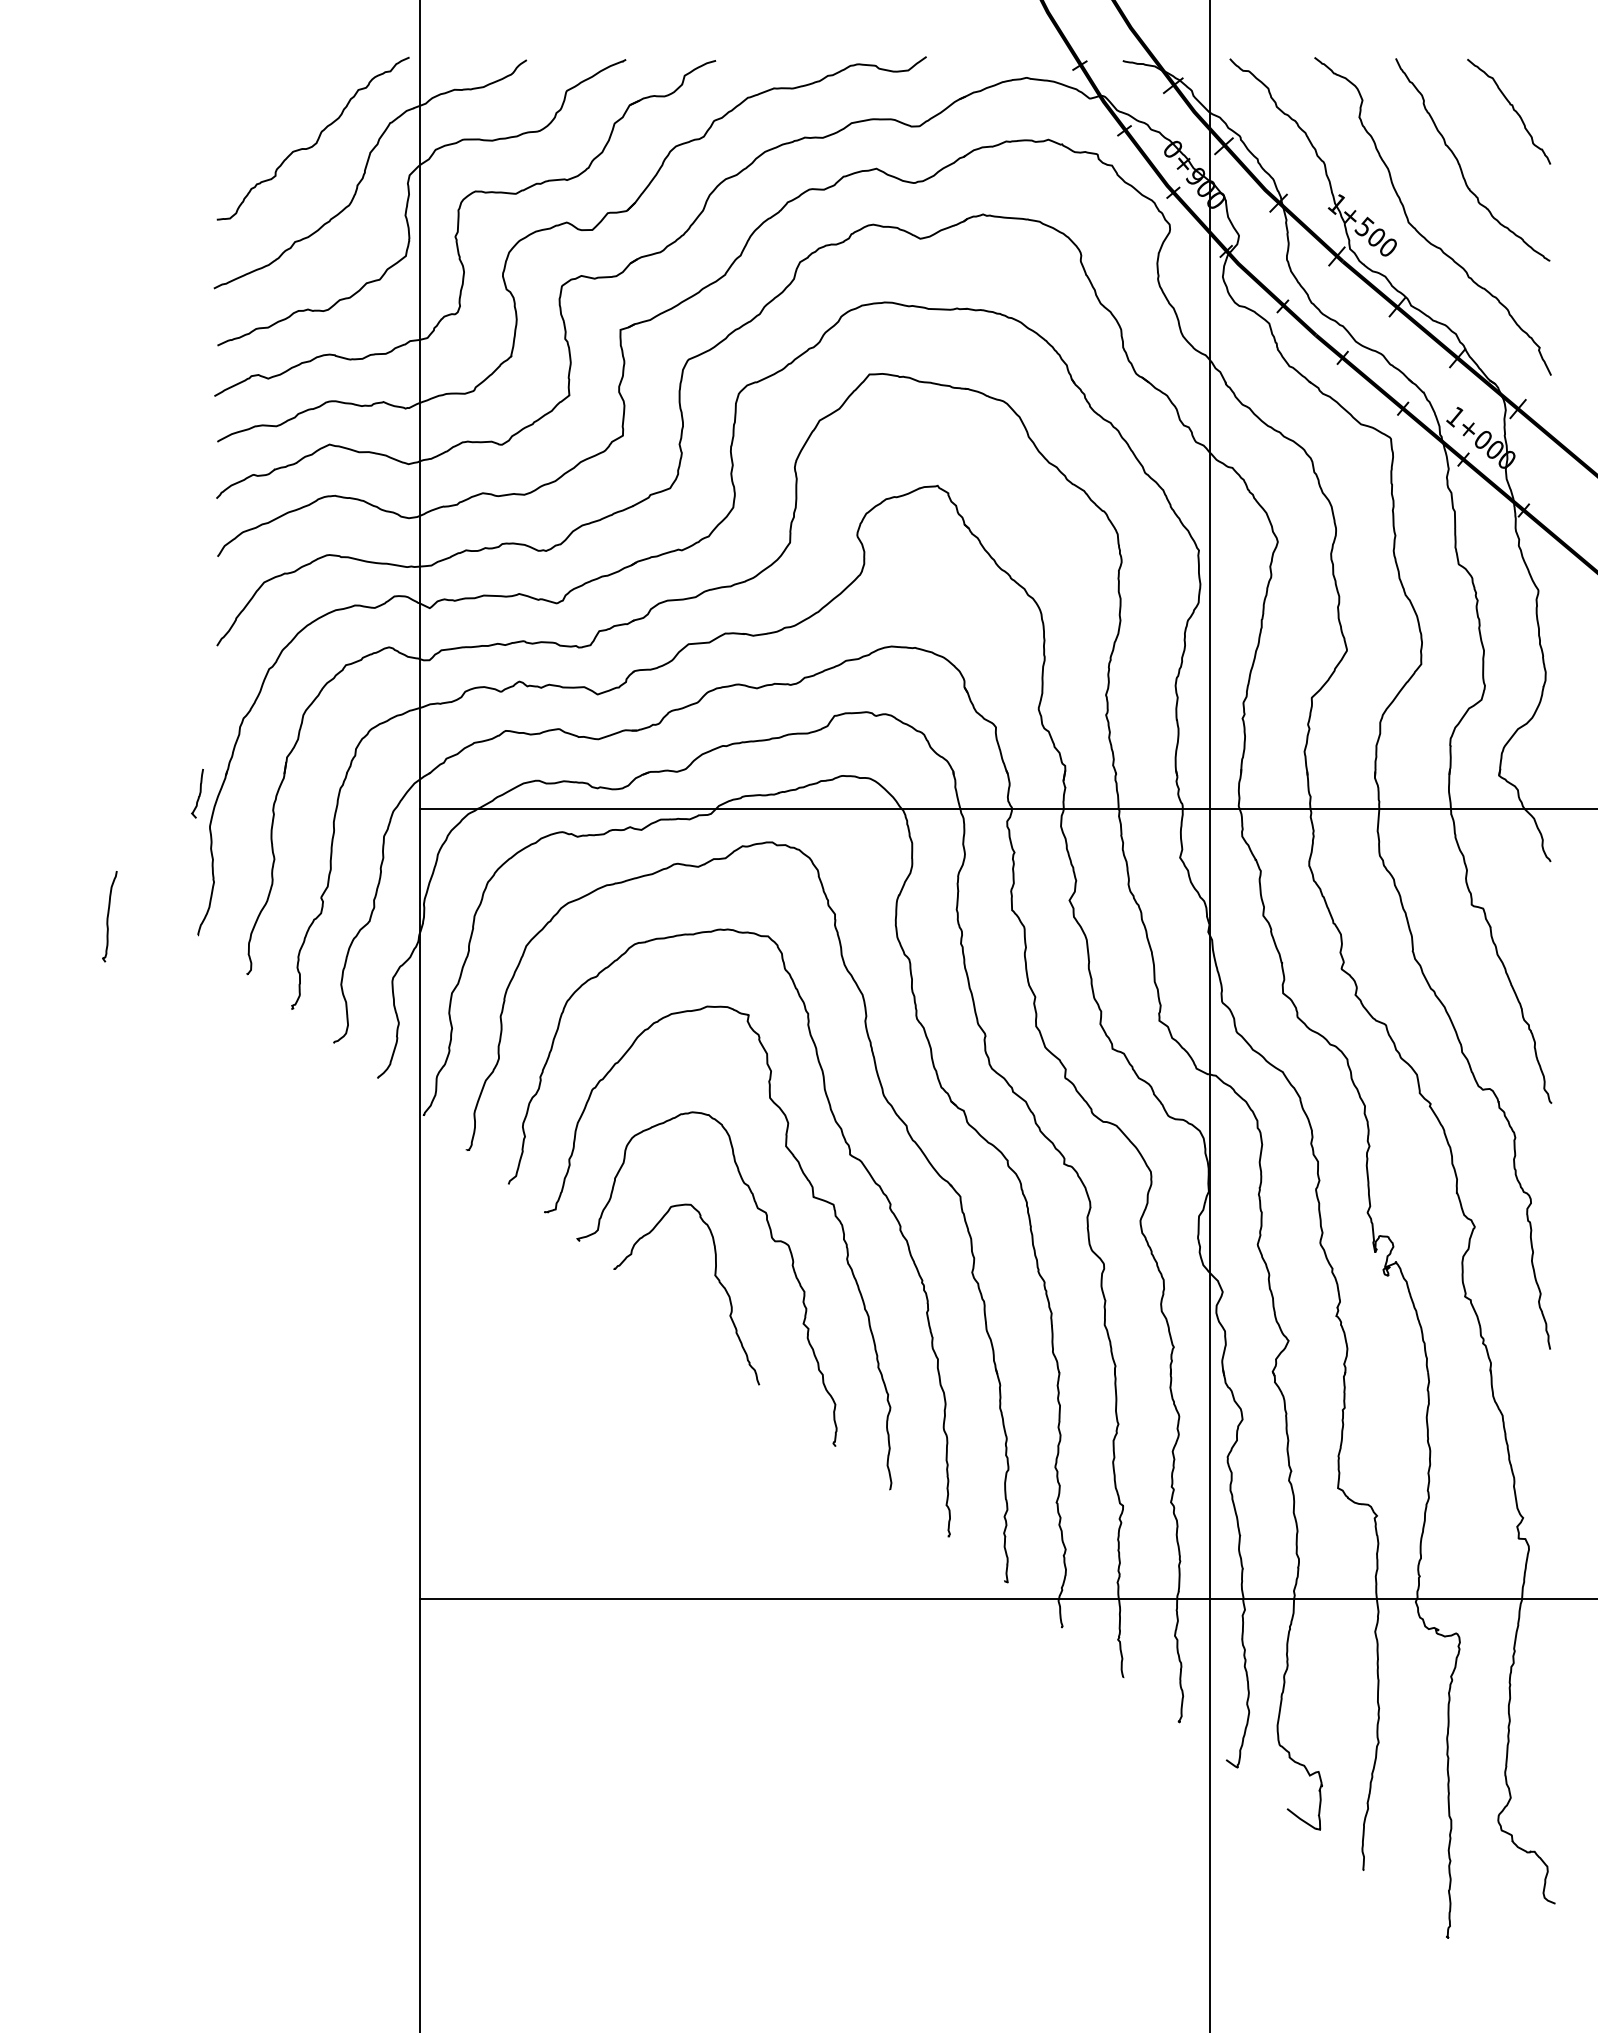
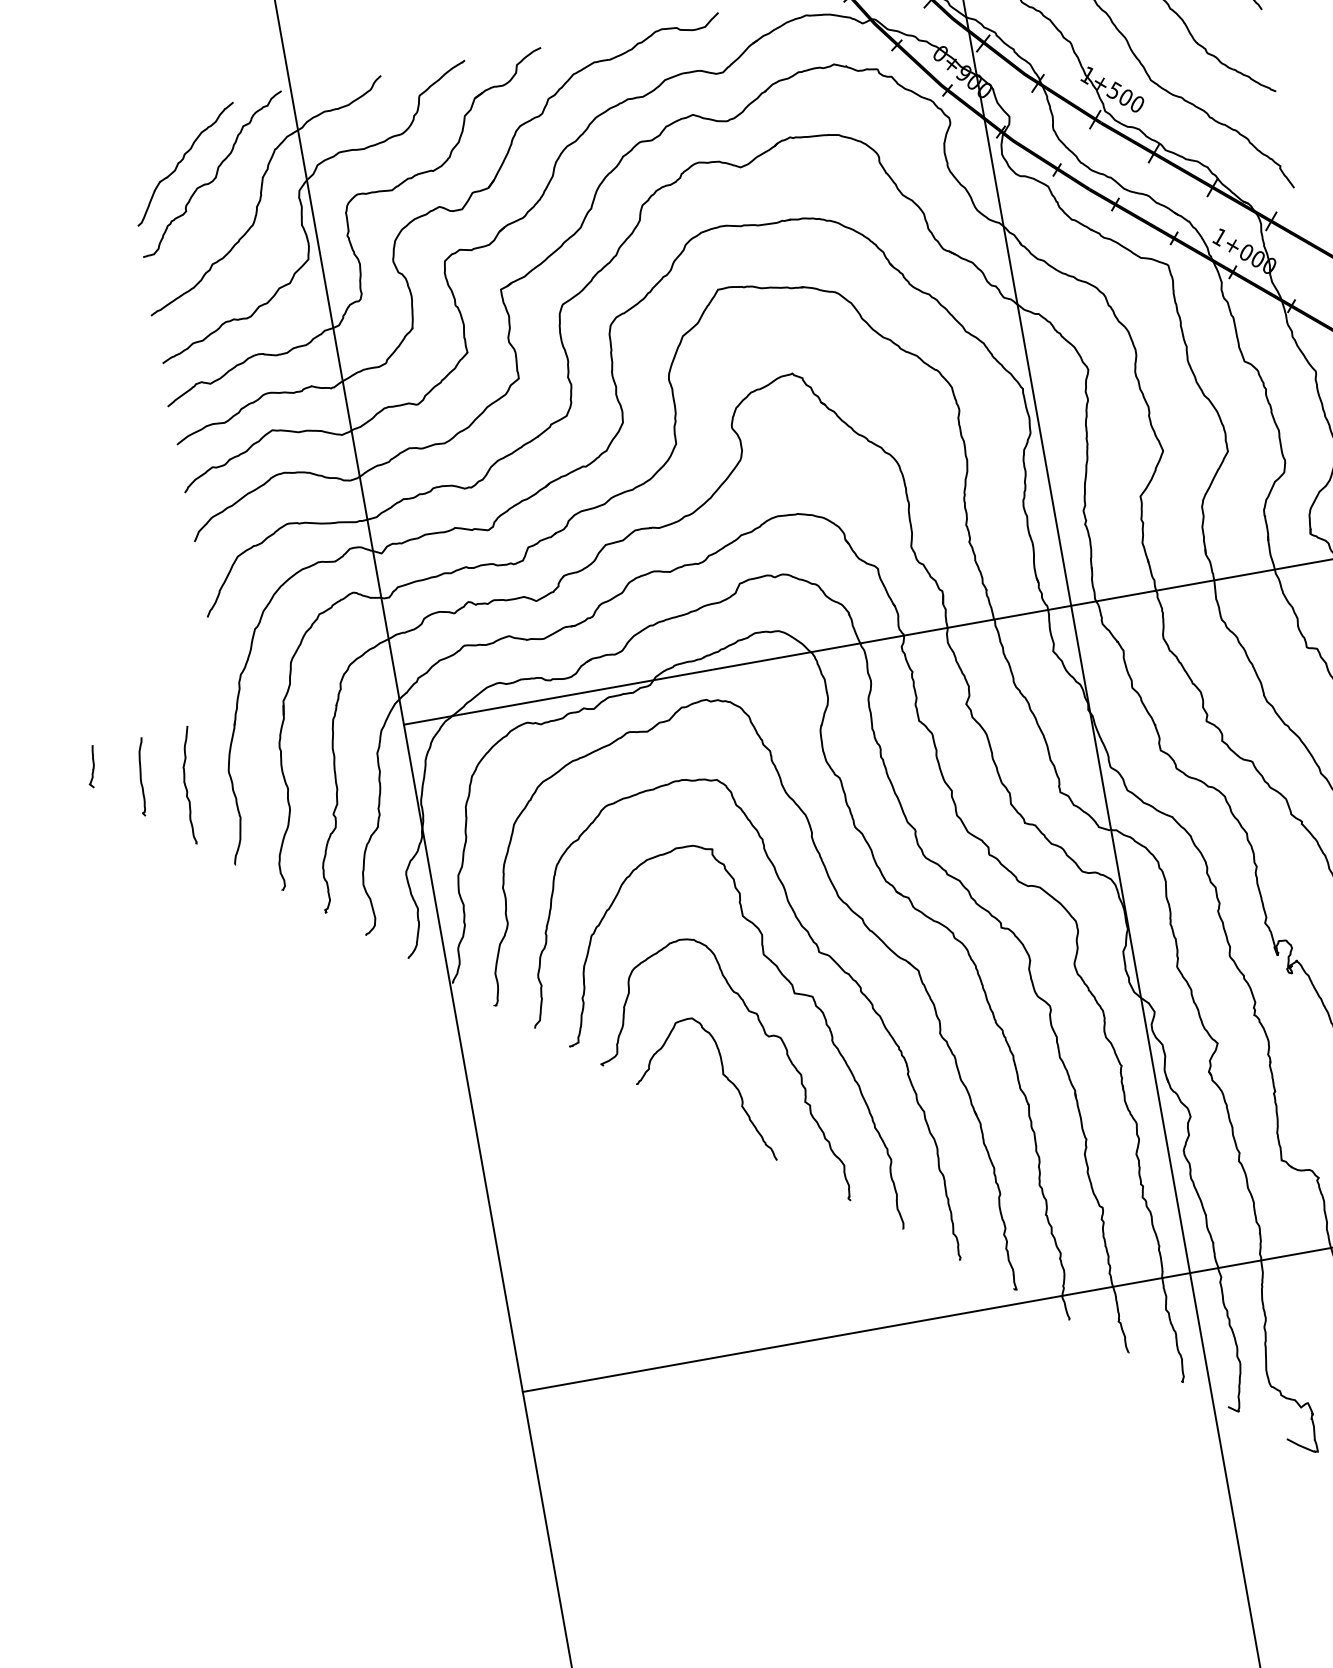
curve: (281, 117) -> (182, 161), added
curve: (199, 793) -> (93, 766), moved
curve: (158, 835) -> (186, 786), added
curve: (108, 916) -> (141, 777), moved

